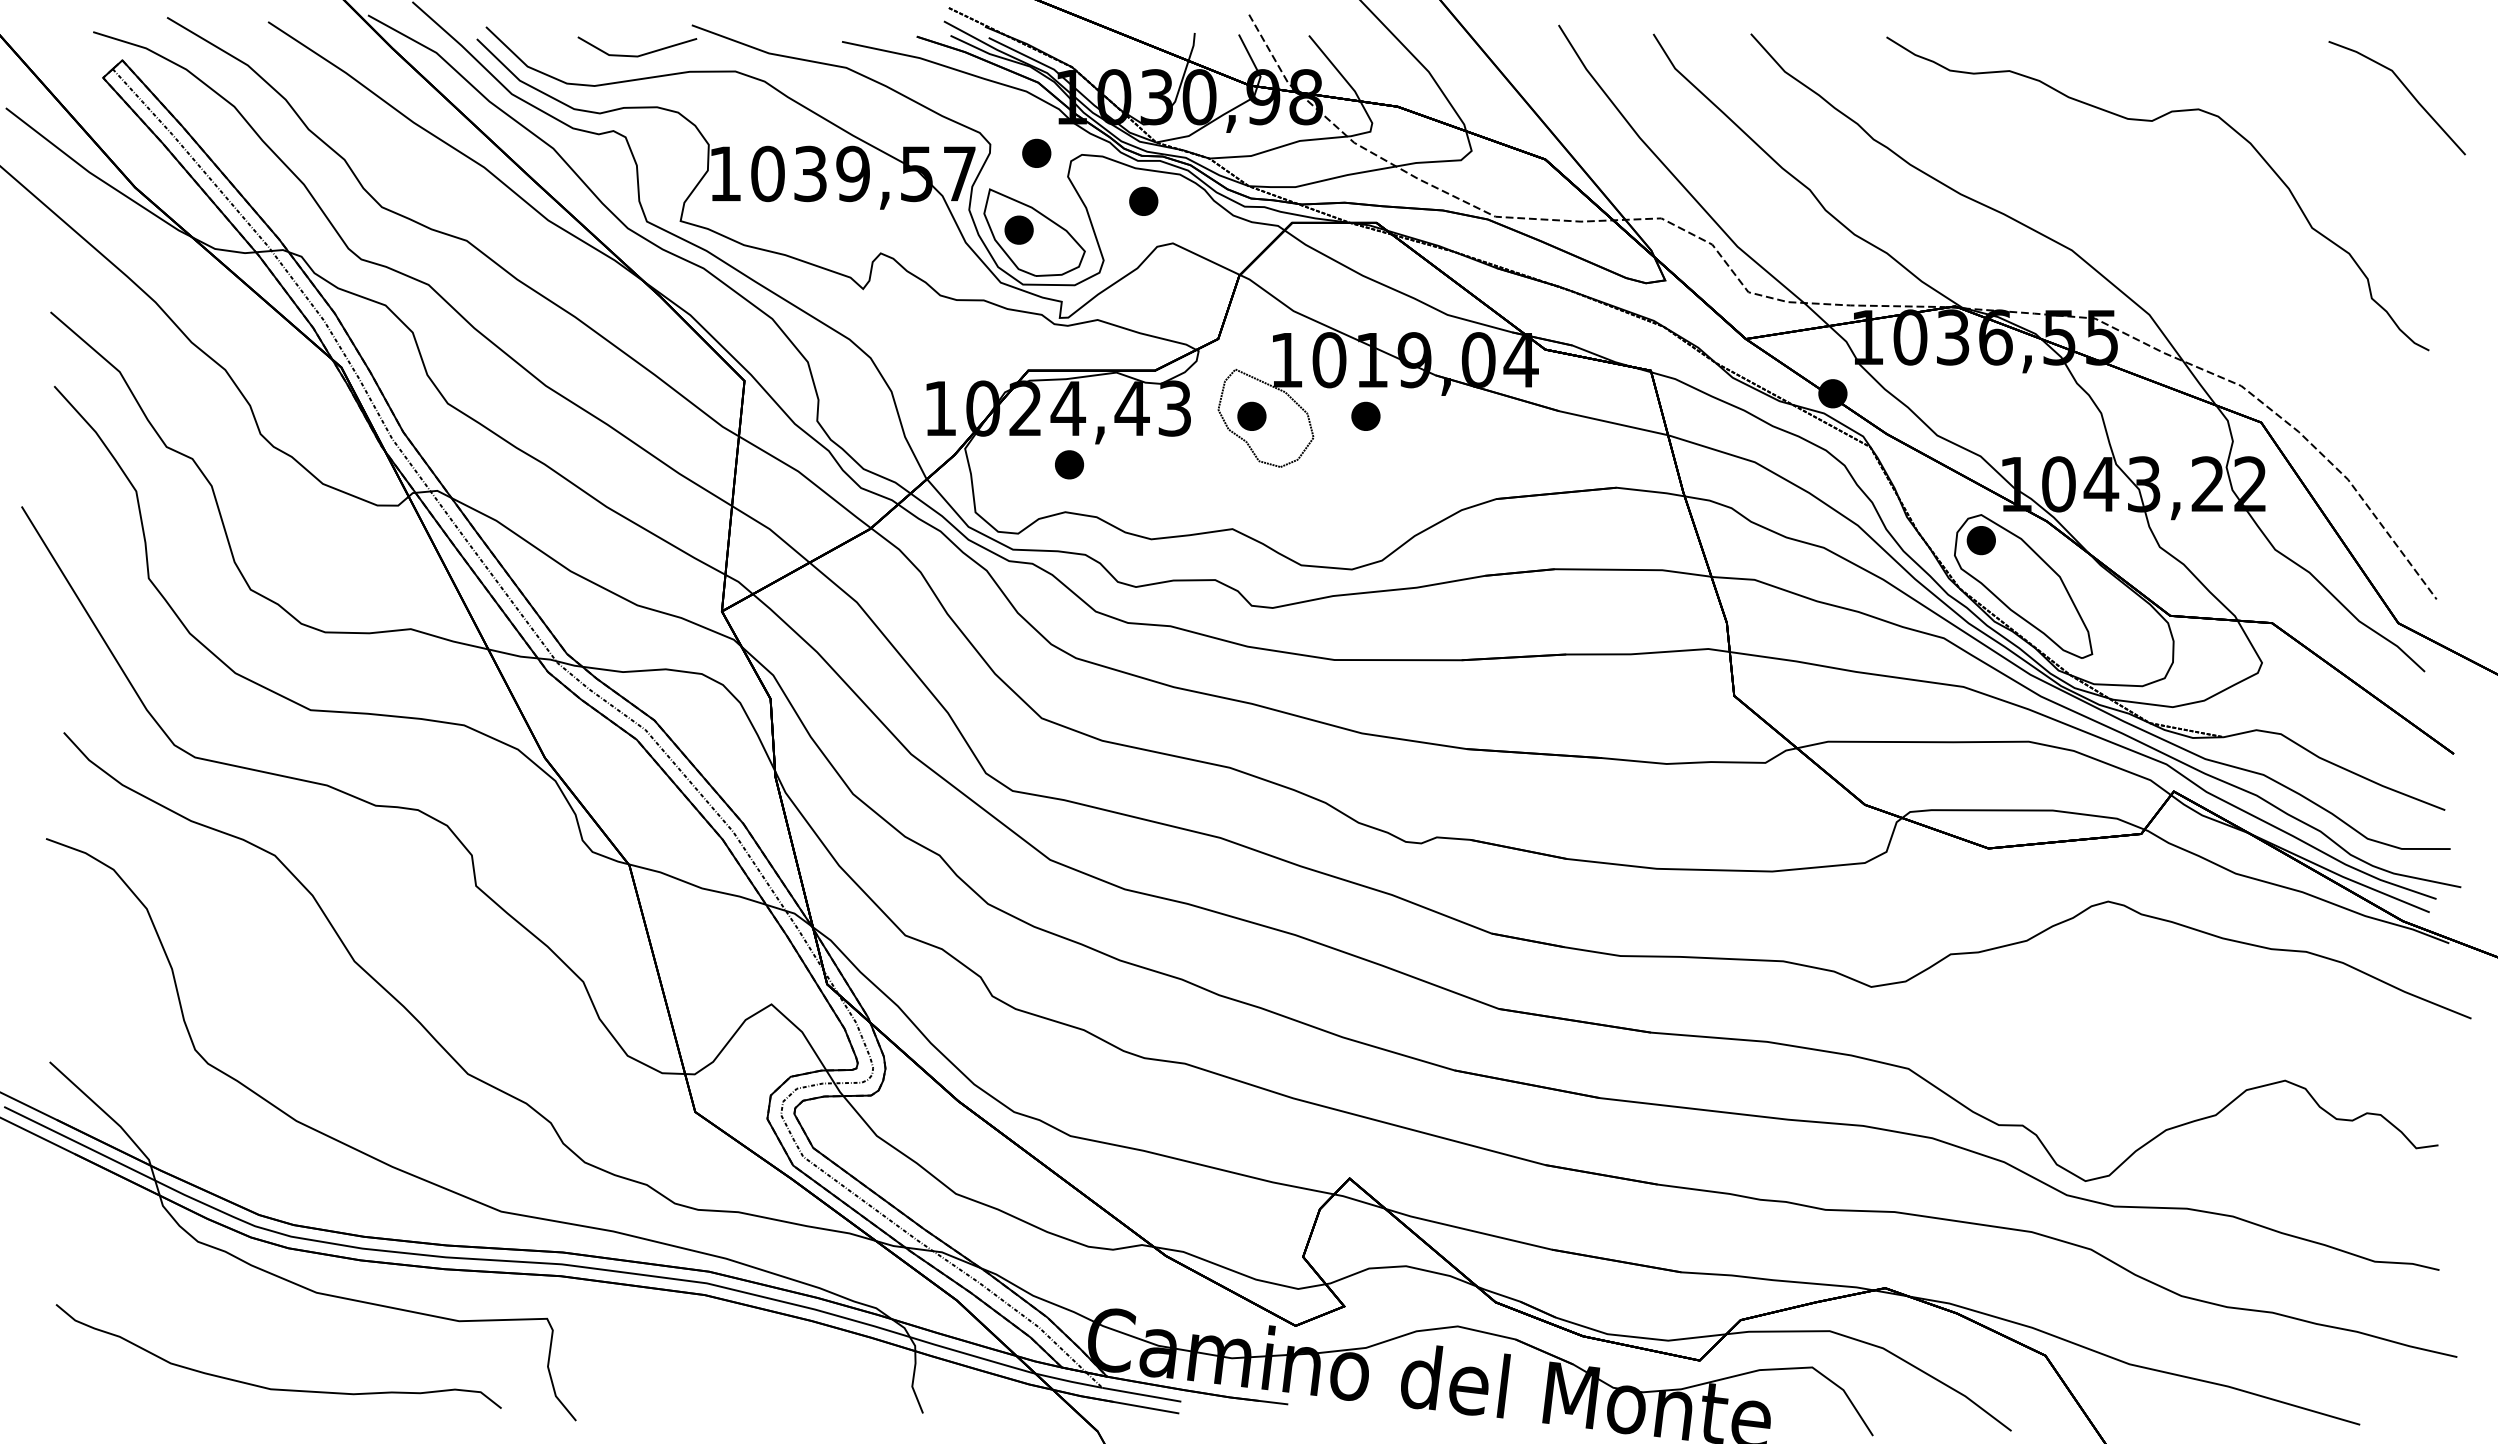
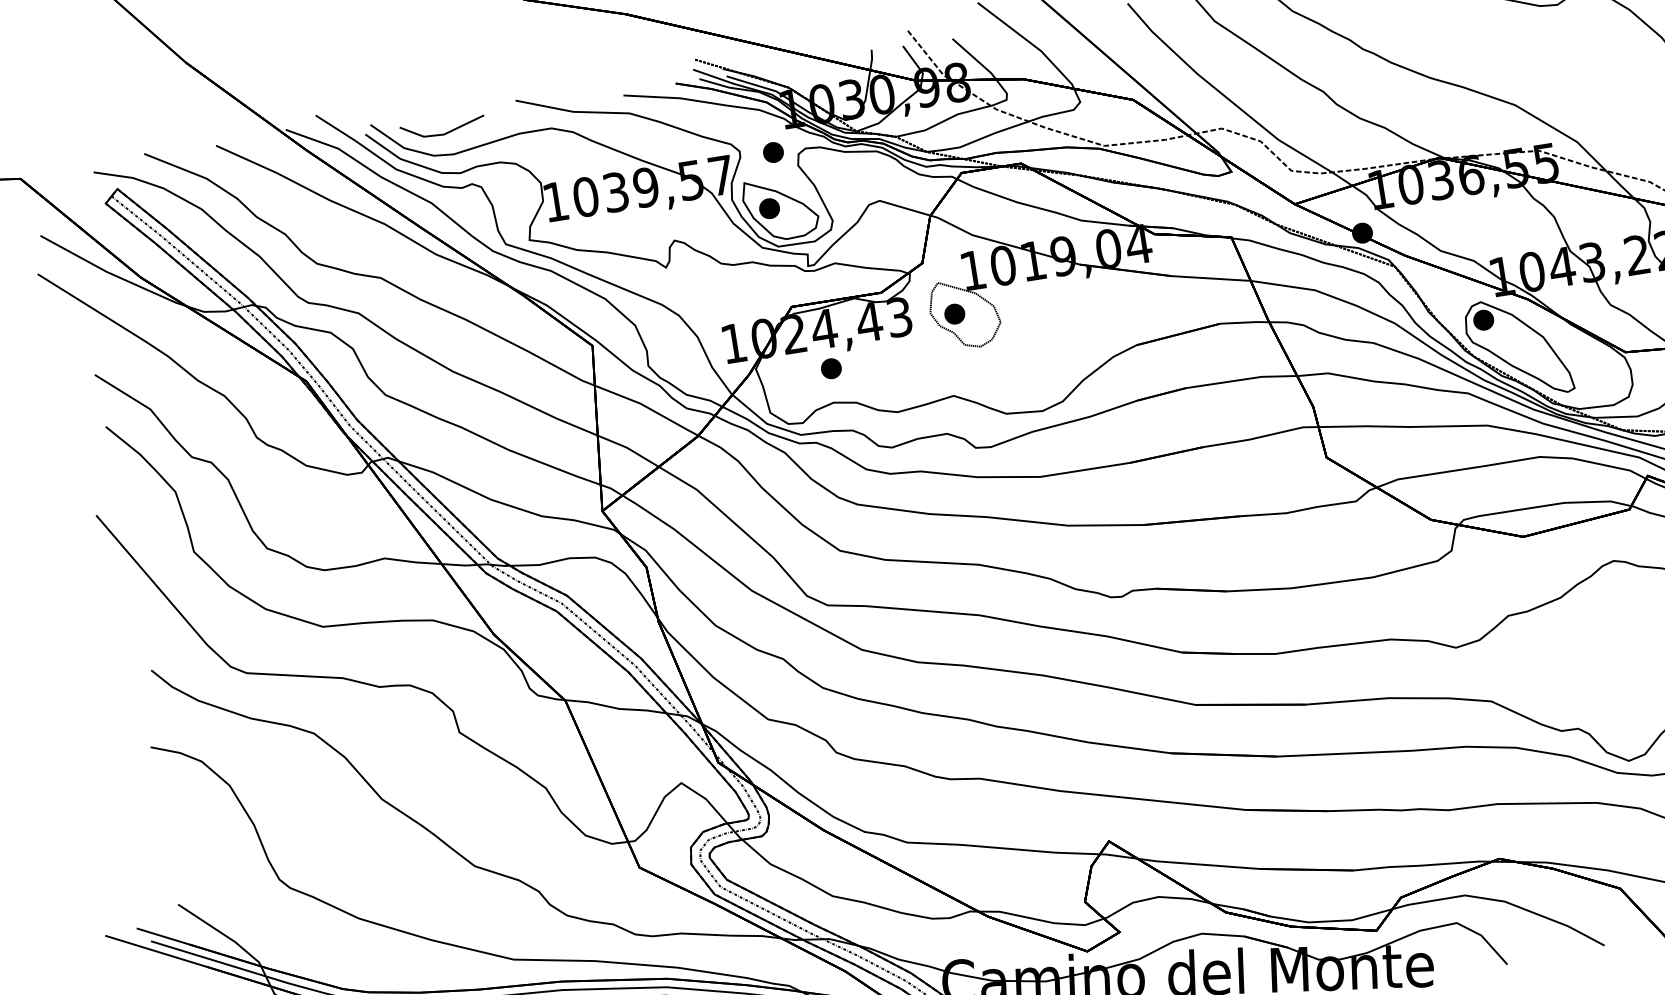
line: (640, 54) -> (445, 132), moved
part: (1143, 200) -> (854, 173), removed
part: (1365, 415) -> (1034, 300), removed

